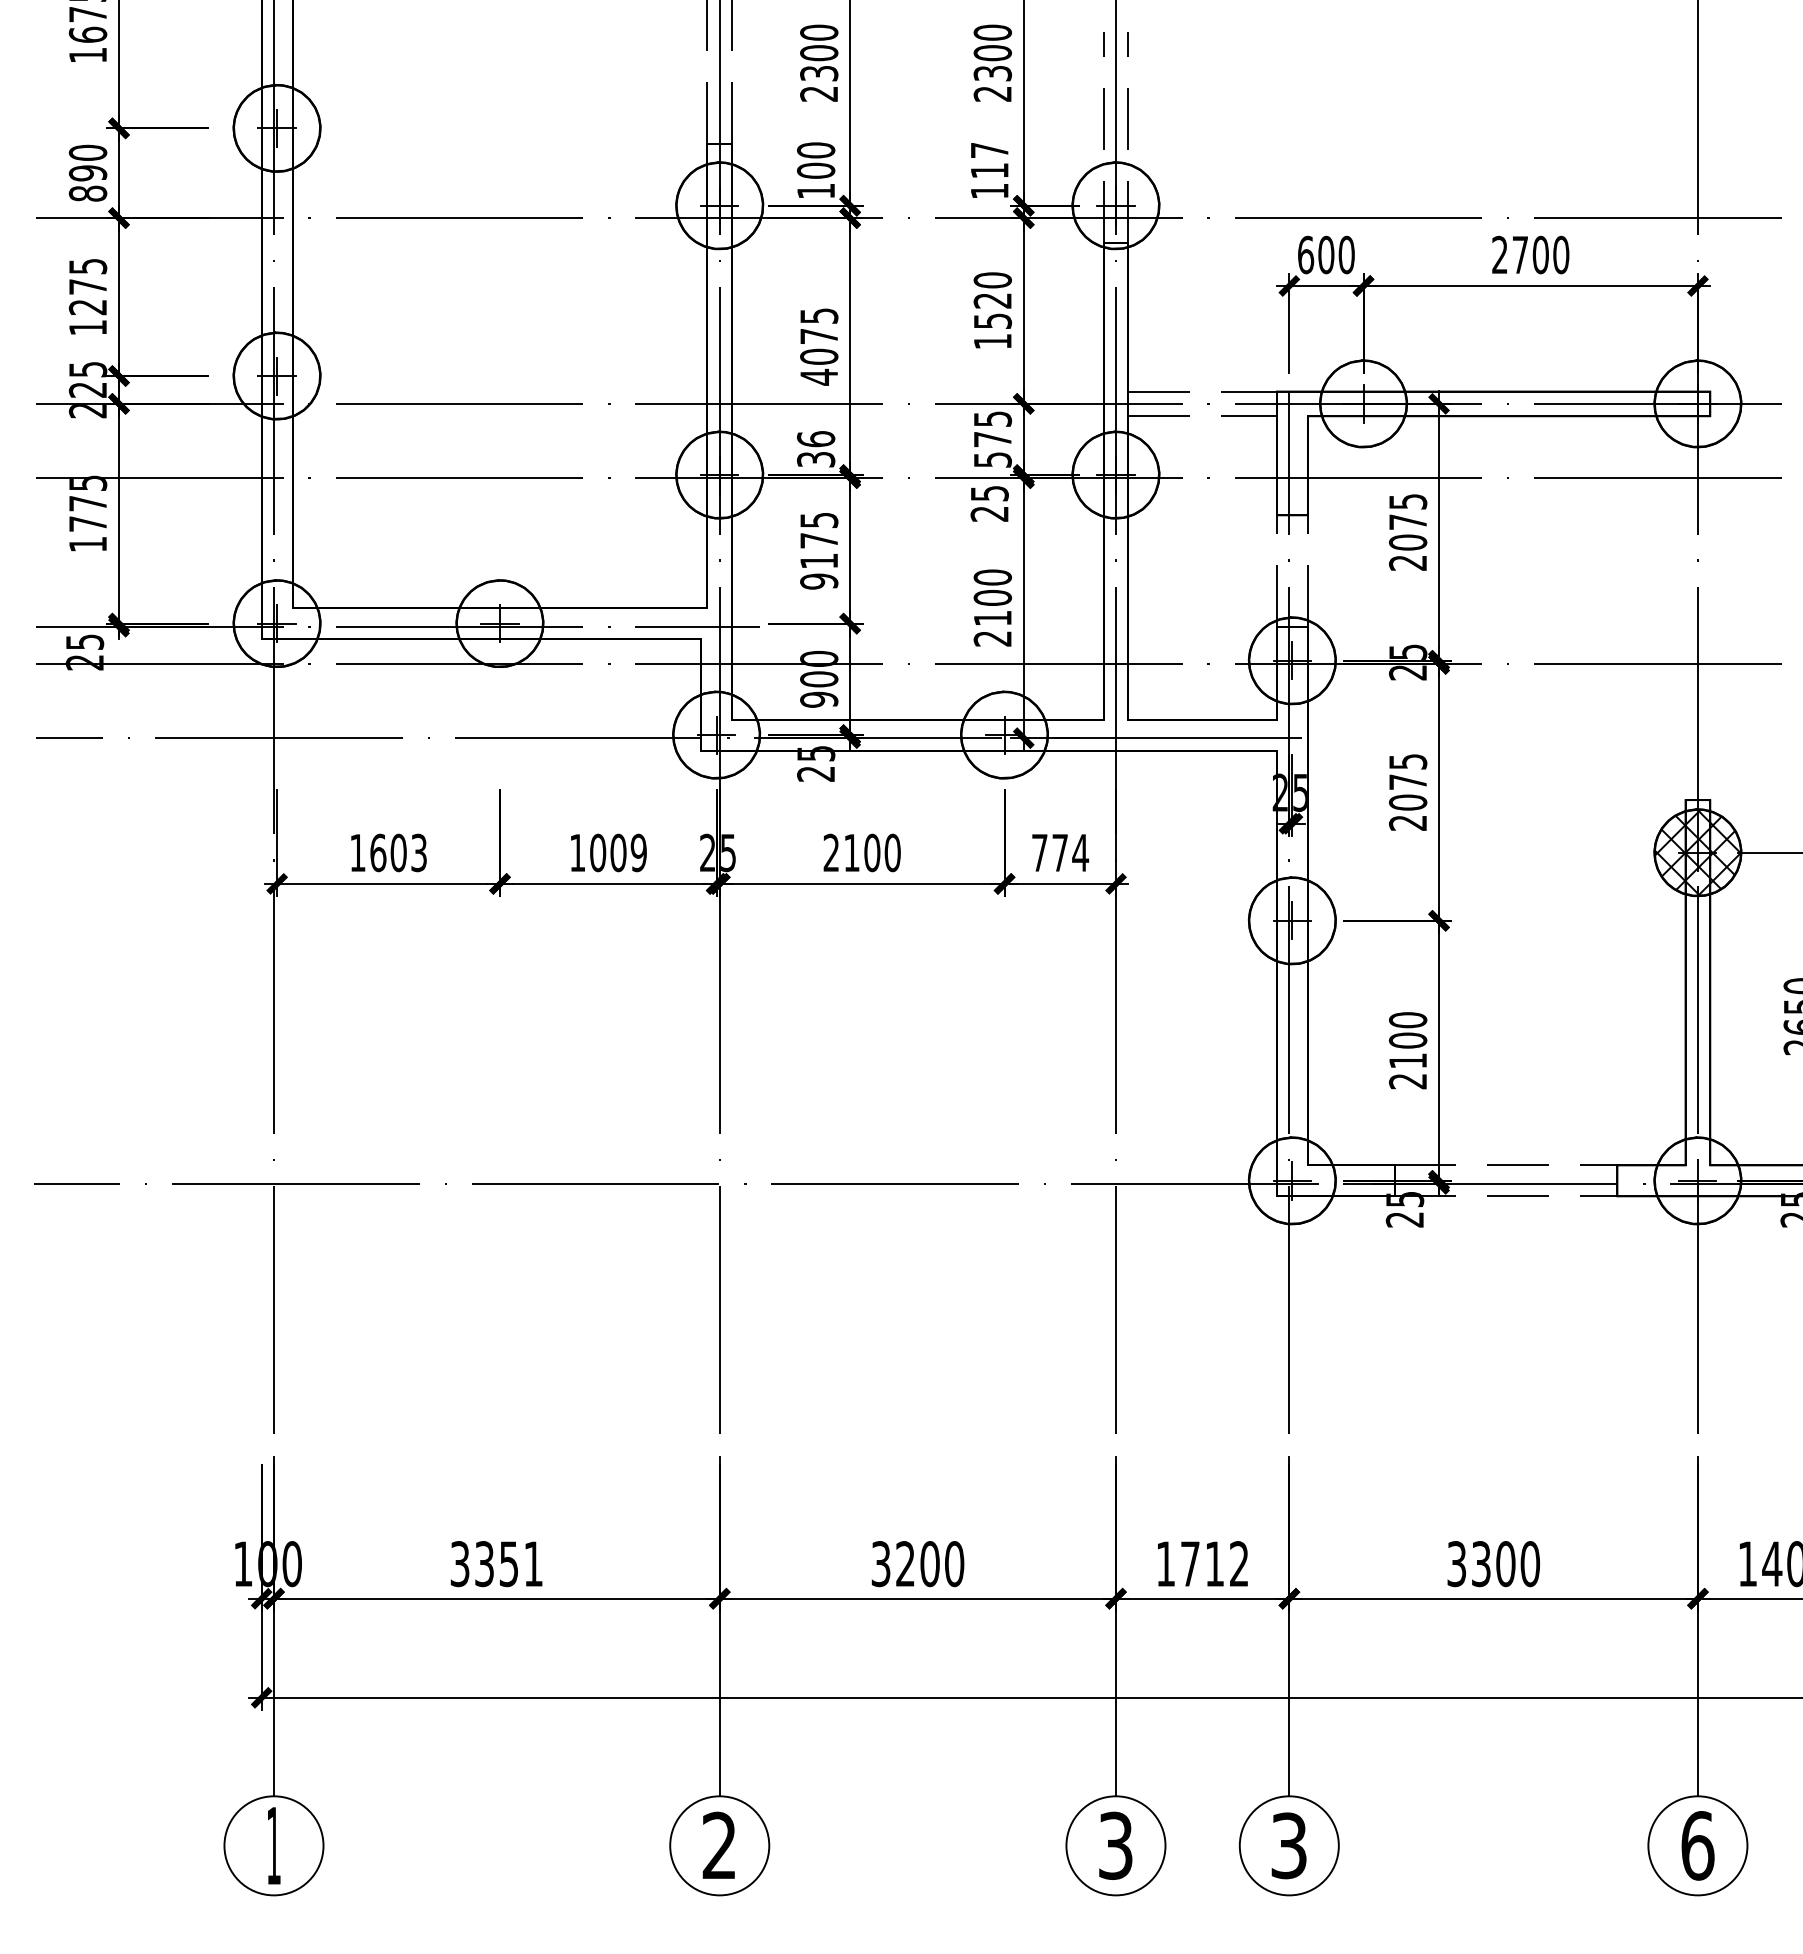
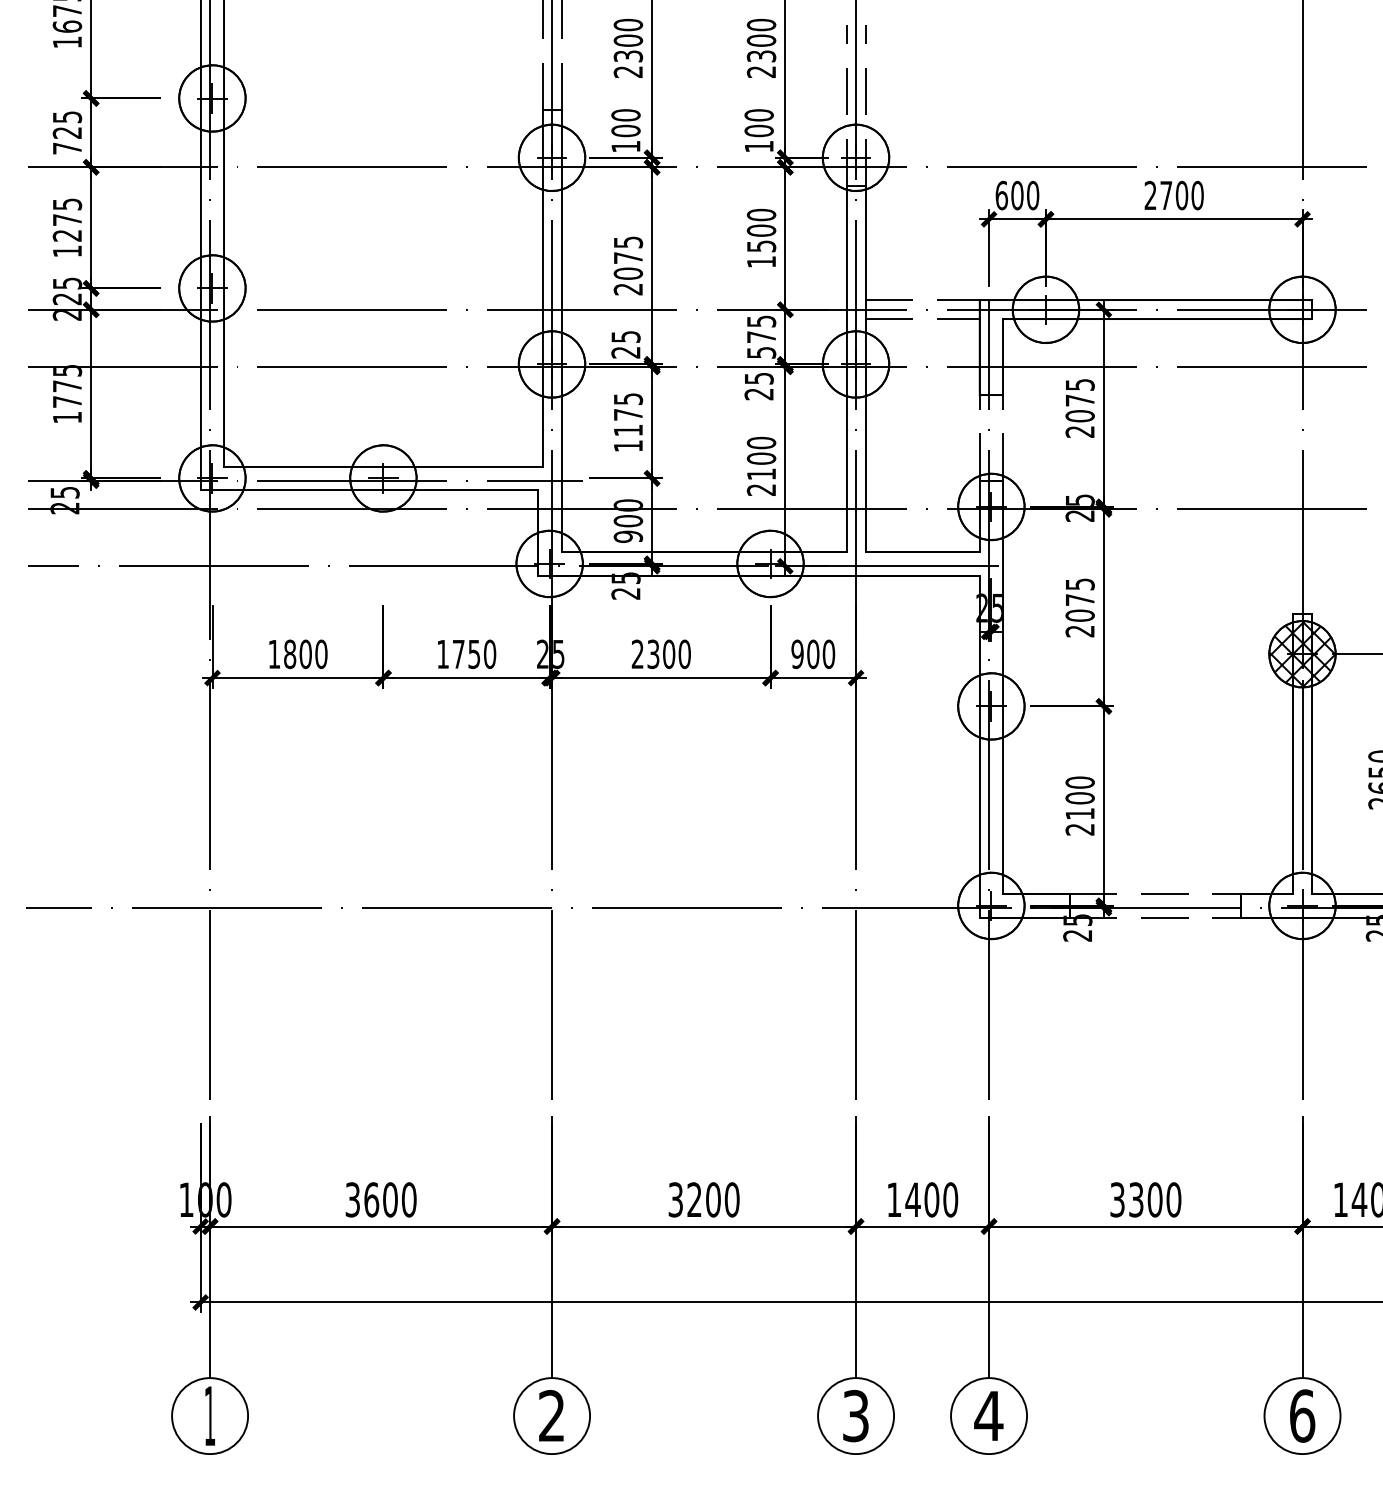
text: (989, 160) -> (759, 123), 117 -> 100
text: (87, 172) -> (66, 132), 890 -> 725
text: (992, 300) -> (761, 230), 1520 -> 1500
text: (818, 376) -> (627, 288), 4075 -> 2075
text: (816, 449) -> (626, 344), 36 -> 25
text: (819, 581) -> (628, 446), 9175 -> 1175
text: (398, 852) -> (305, 653), 1603 -> 1800
text: (618, 852) -> (474, 653), 1009 -> 1750
text: (851, 852) -> (653, 653), 2100 -> 2300
text: (1060, 852) -> (813, 653), 774 -> 900
text: (509, 1564) -> (390, 1200), 3351 -> 3600
text: (1214, 1564) -> (931, 1200), 1712 -> 1400
text: (1288, 1845) -> (988, 1415), 3 -> 4

